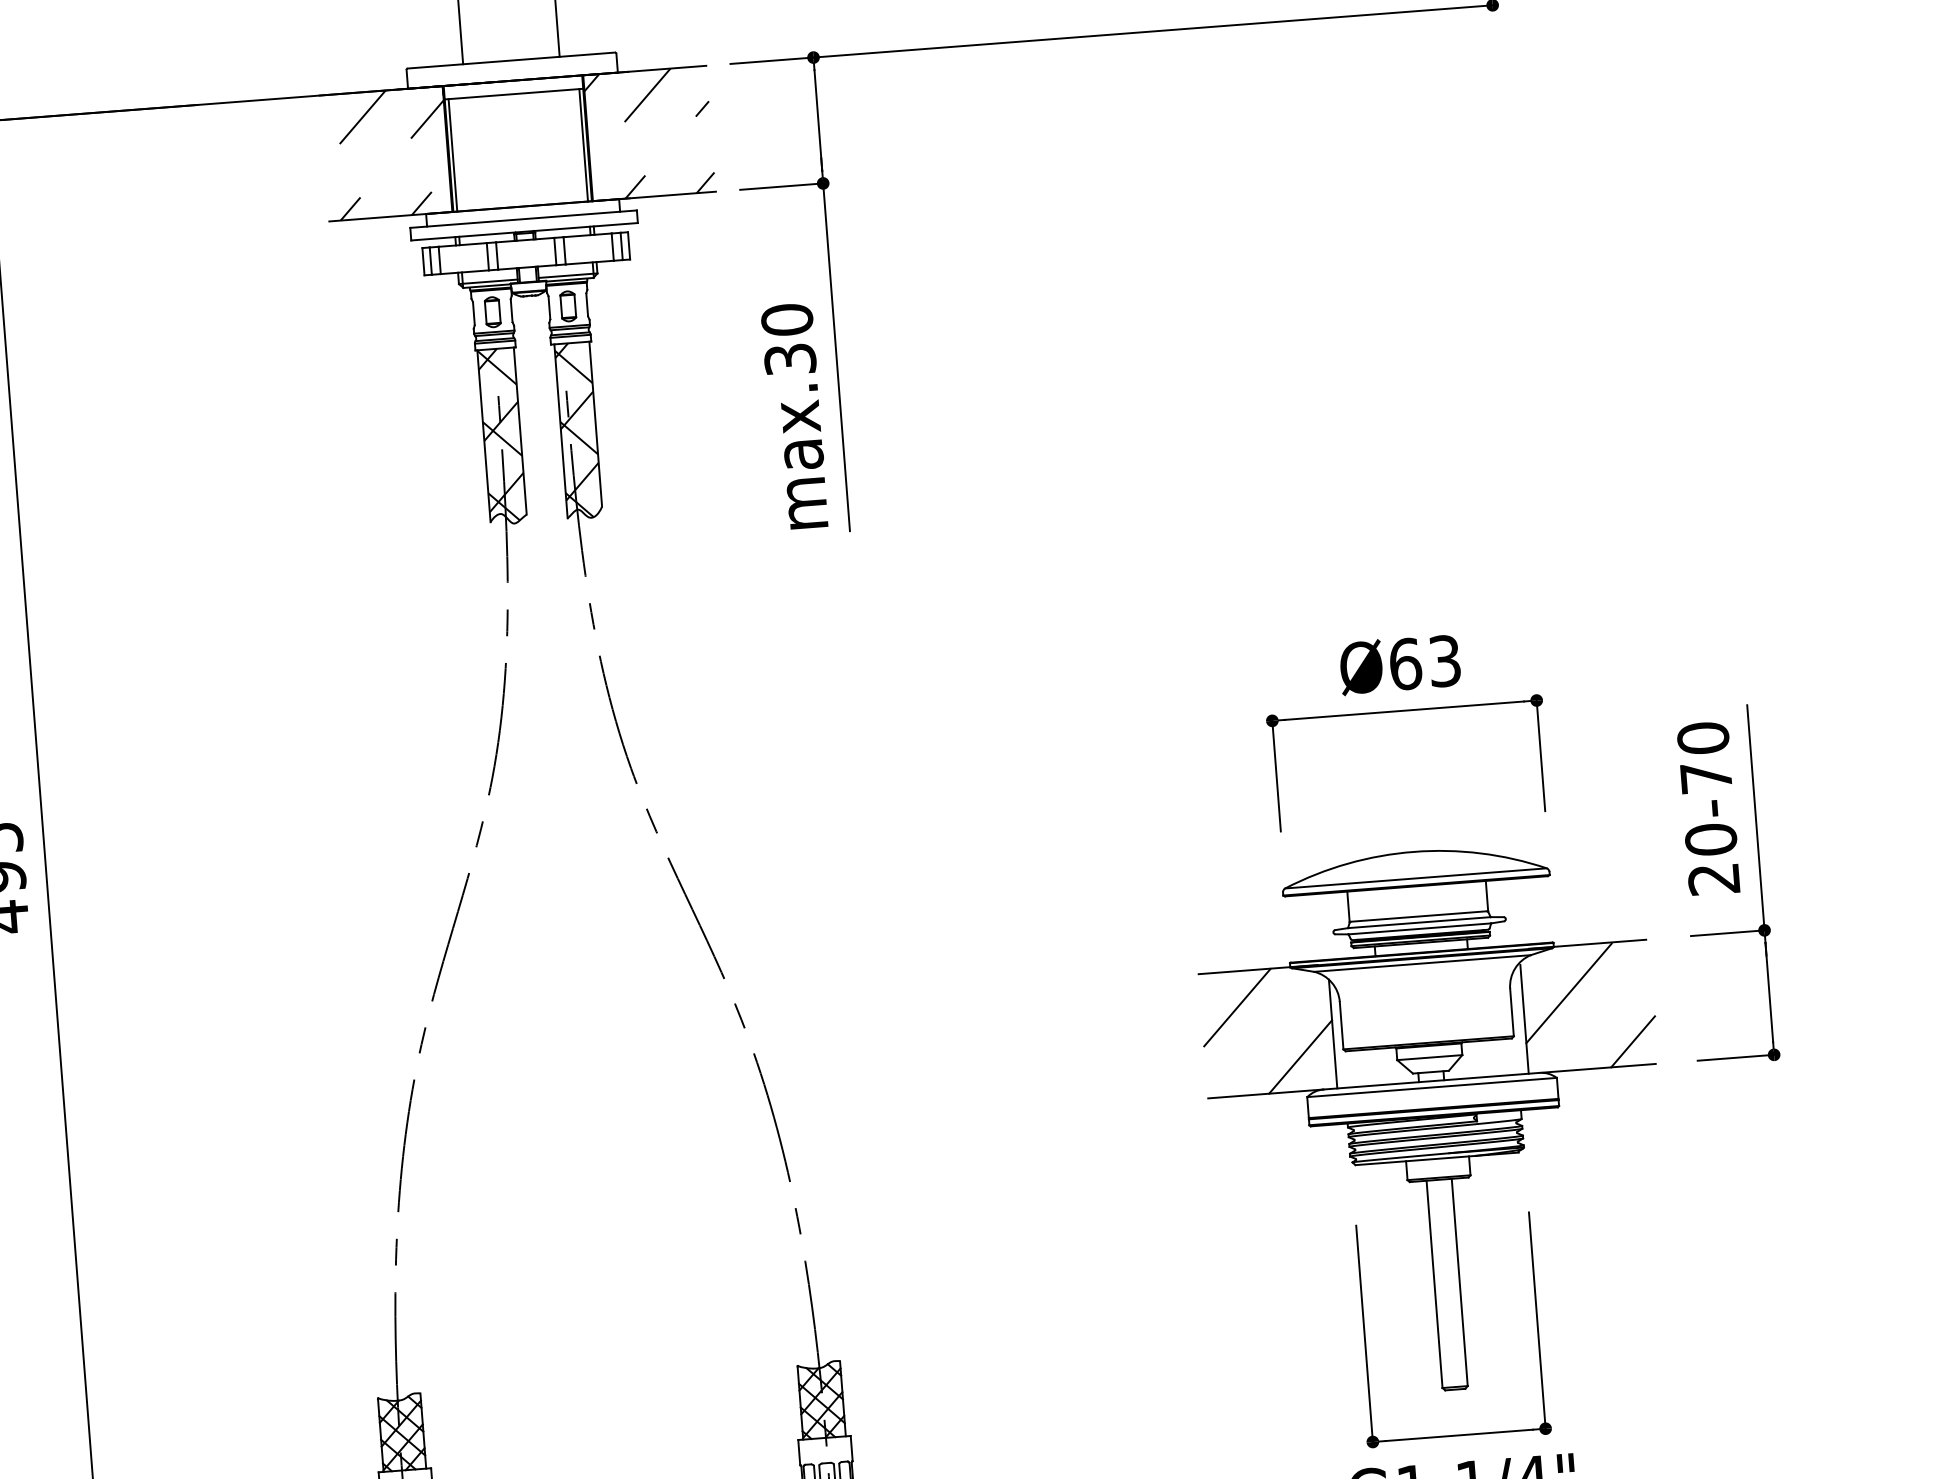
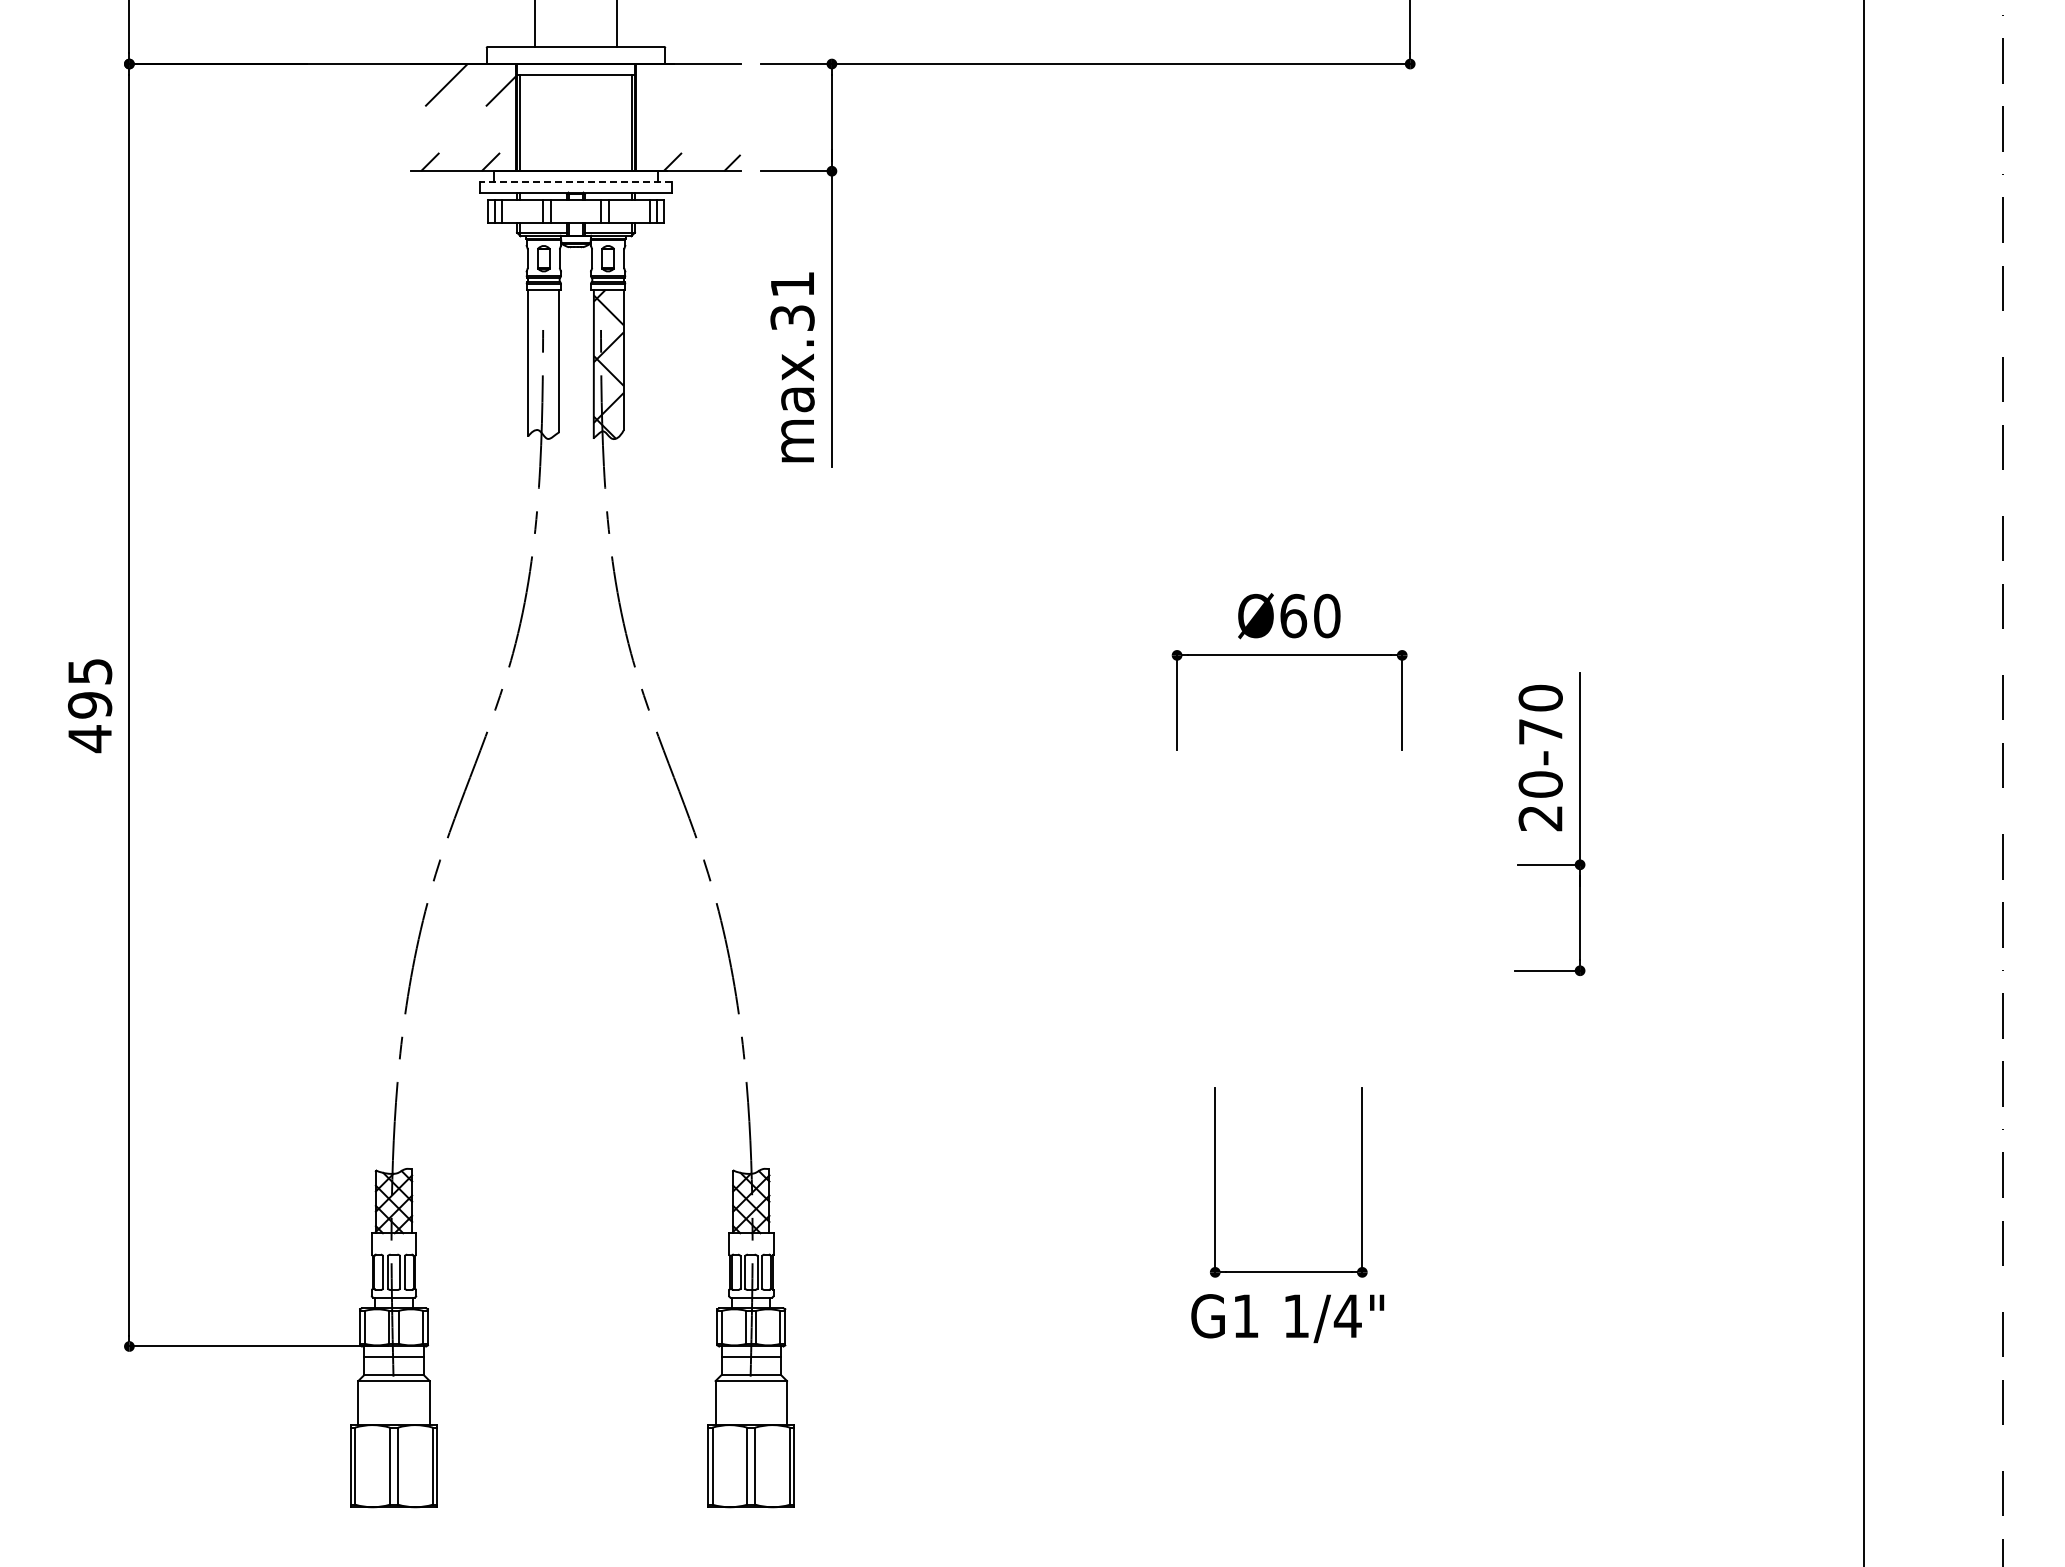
hatch: (645, 95) -> (687, 85), removed
line: (522, 218) -> (575, 181), solid -> dashed
text: (787, 320) -> (792, 284), max.30 -> max.31
hatch: (501, 434) -> (543, 362), removed
text: (1445, 661) -> (1327, 616), Ø63 -> Ø60
part: (1435, 1120) -> (1289, 1004), removed

